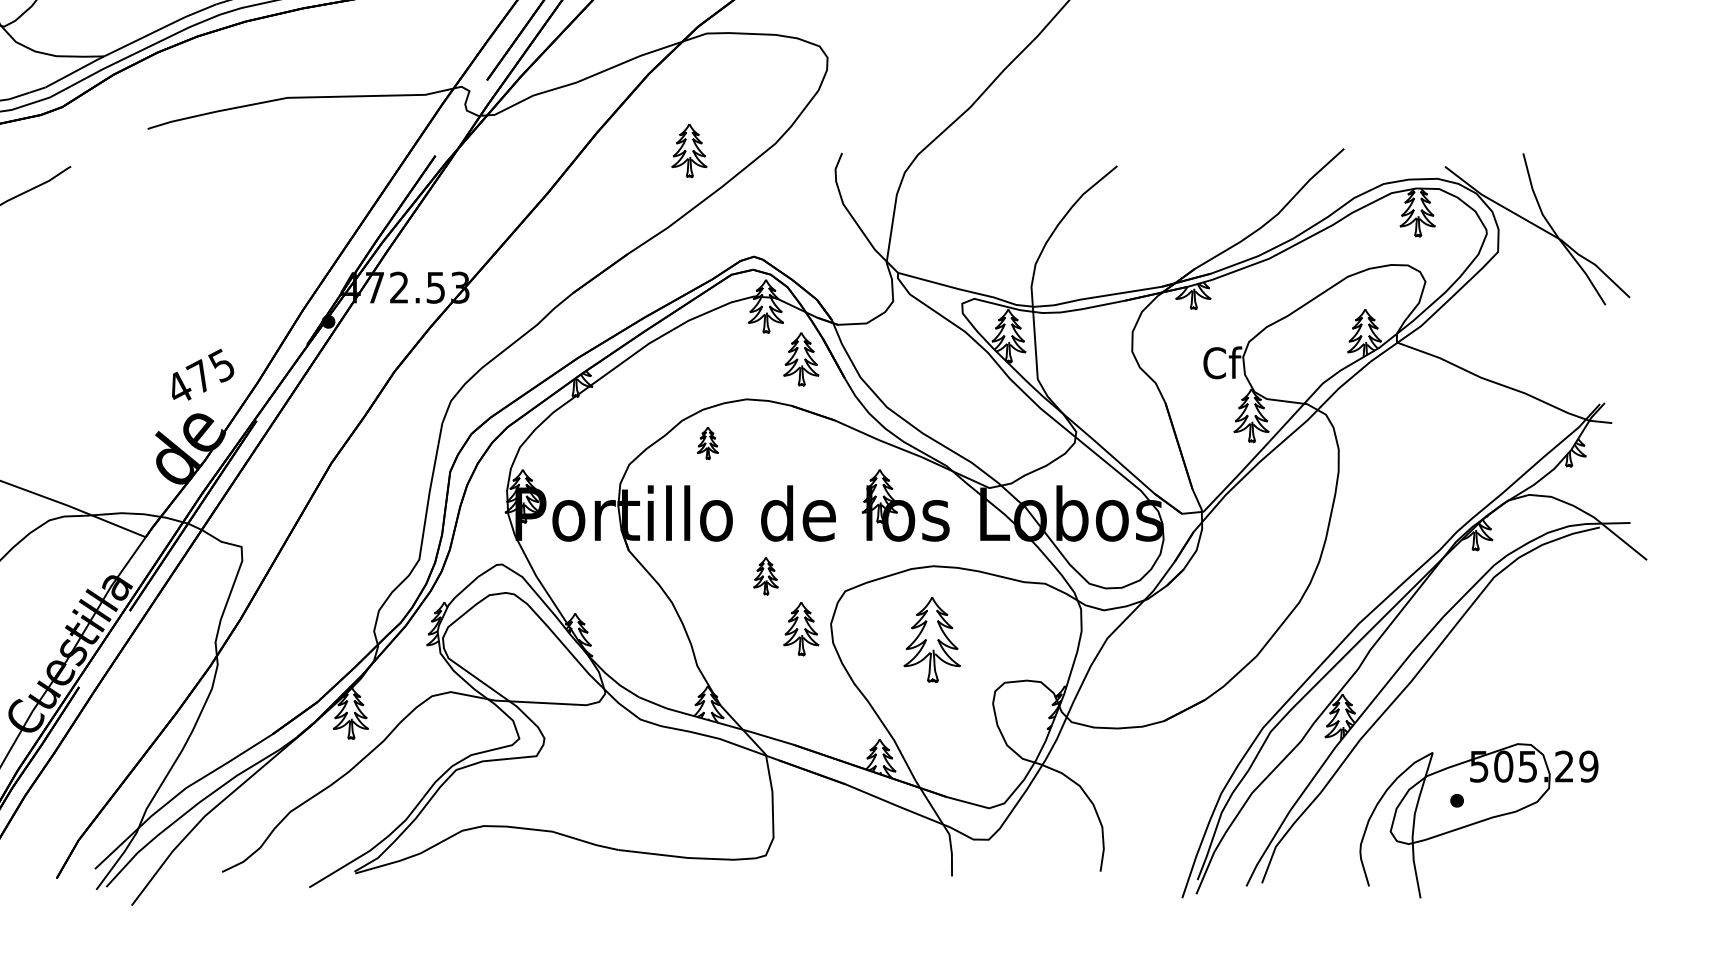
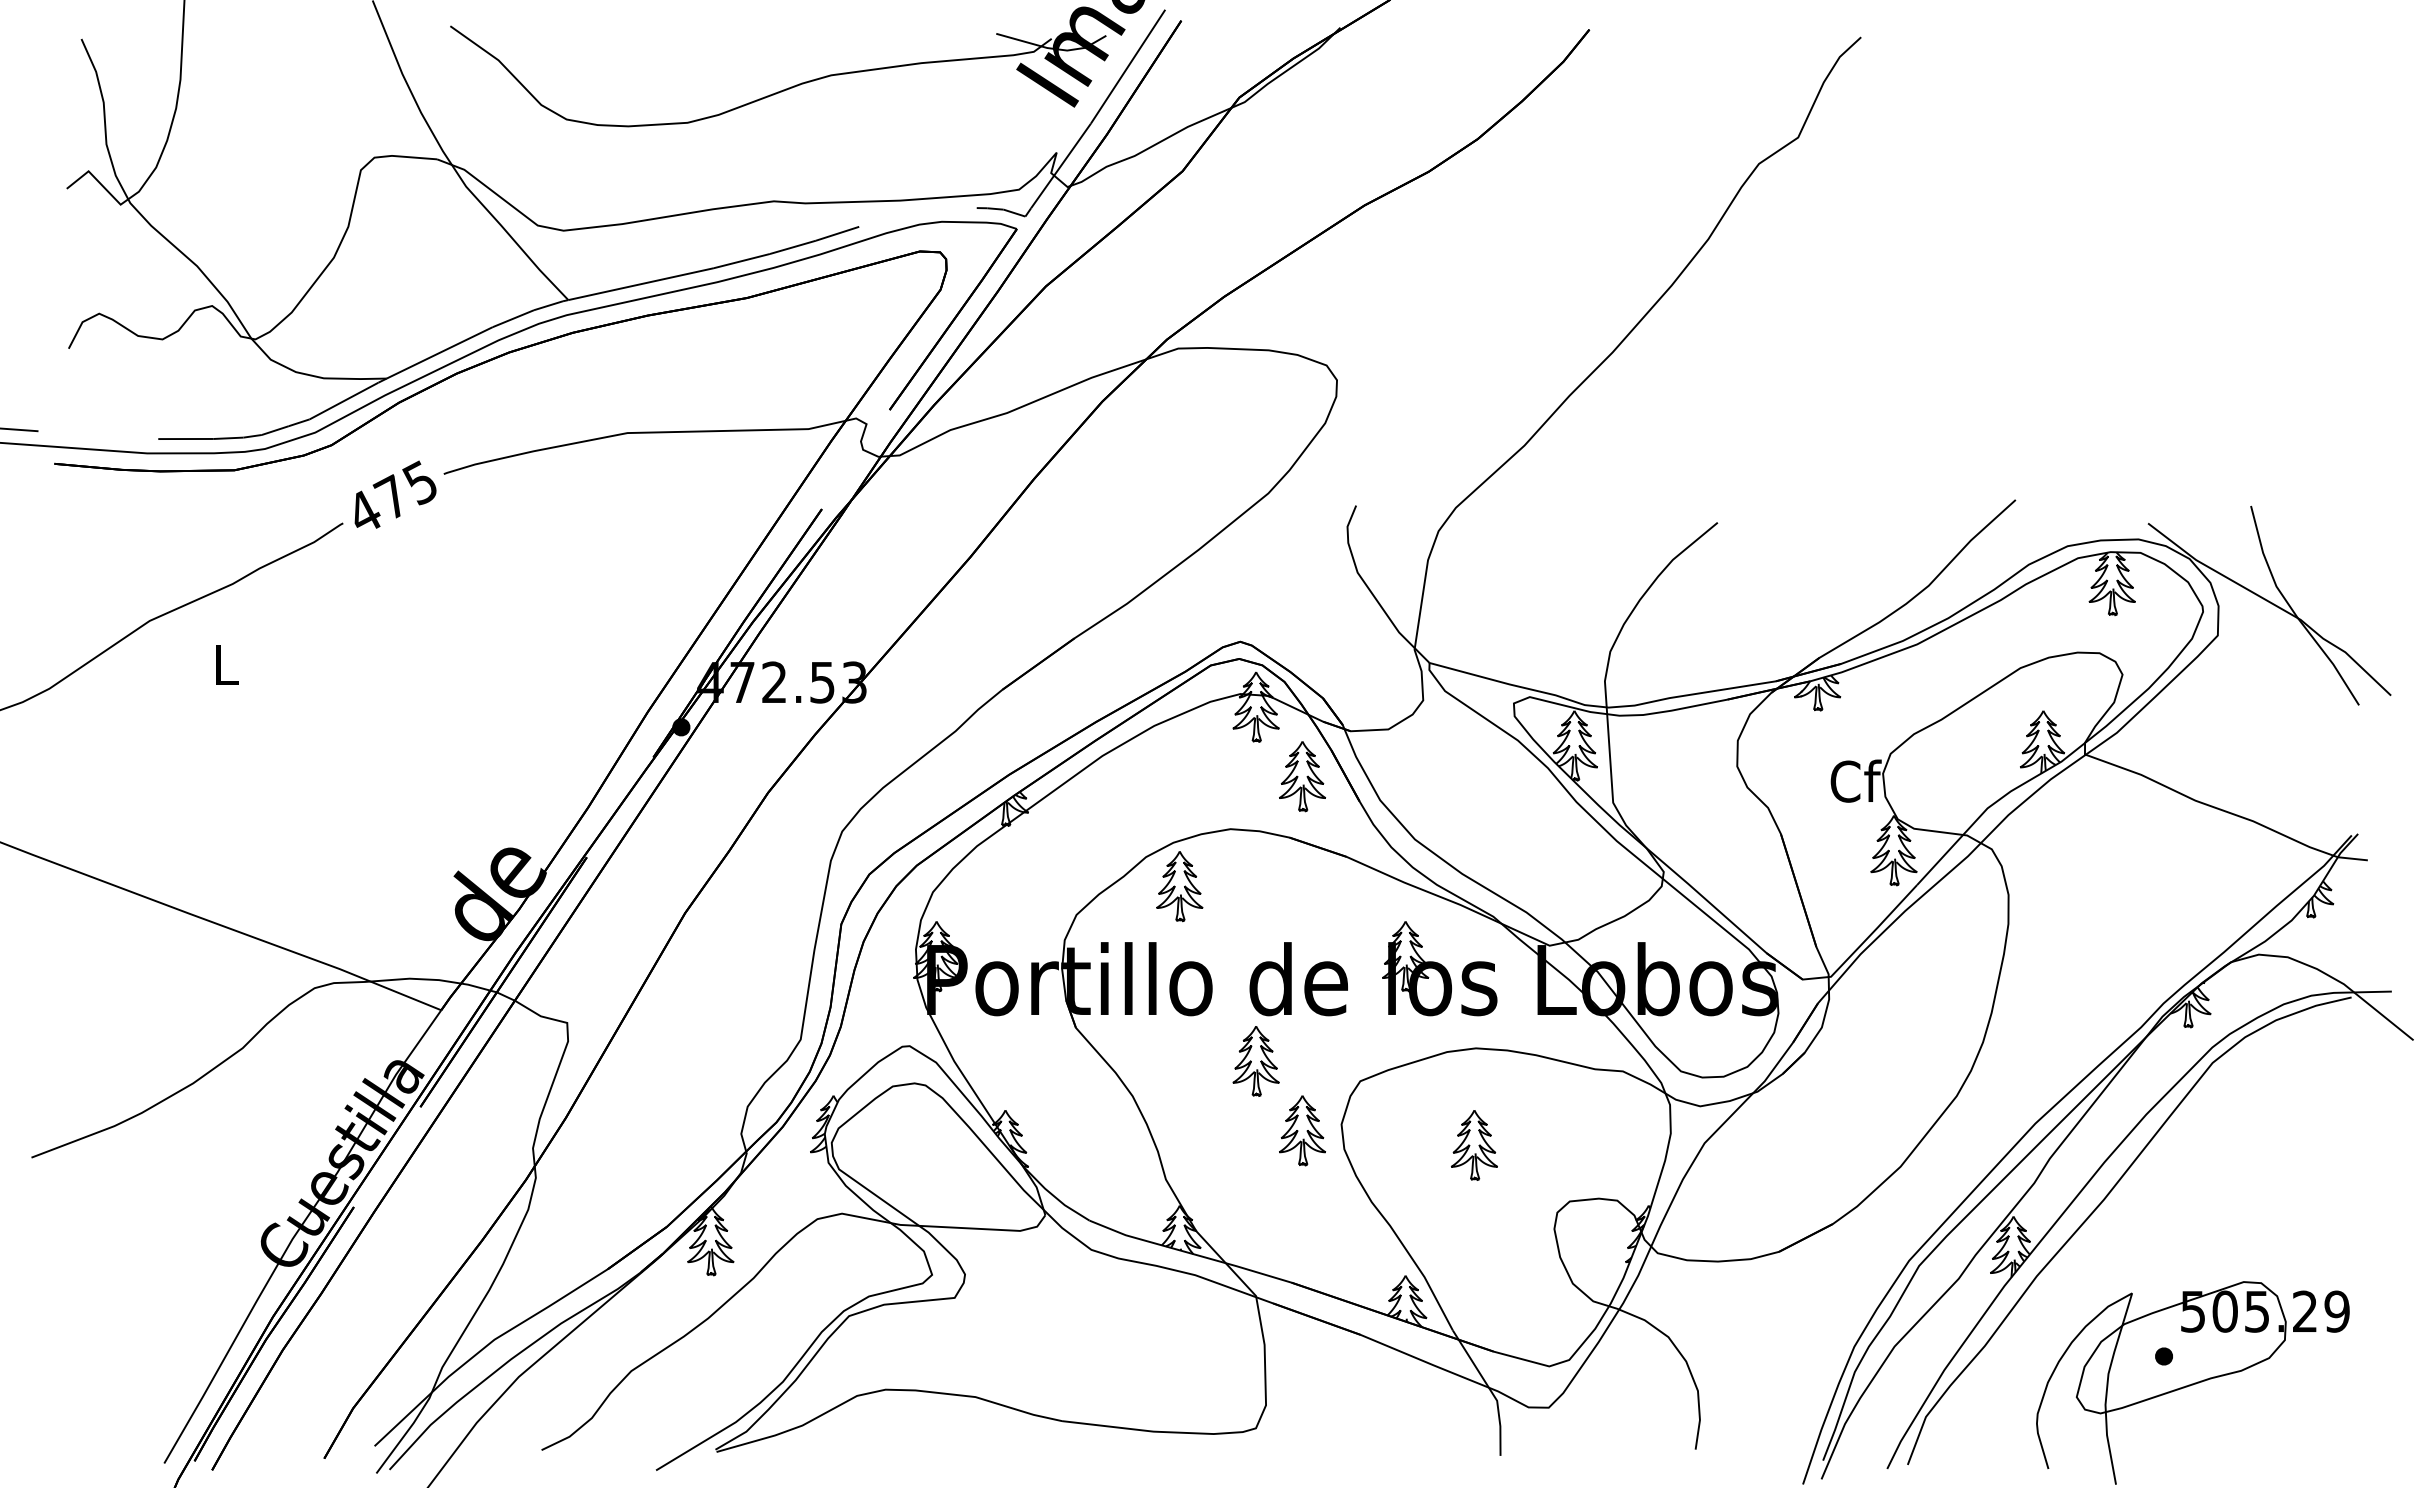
part: (689, 150) -> (1155, 502), removed
text: (203, 374) -> (395, 494), moved
part: (707, 443) -> (1179, 886), size x1.67
part: (765, 576) -> (1255, 1061), size x1.43
part: (932, 640) -> (1474, 1145), size x0.62

